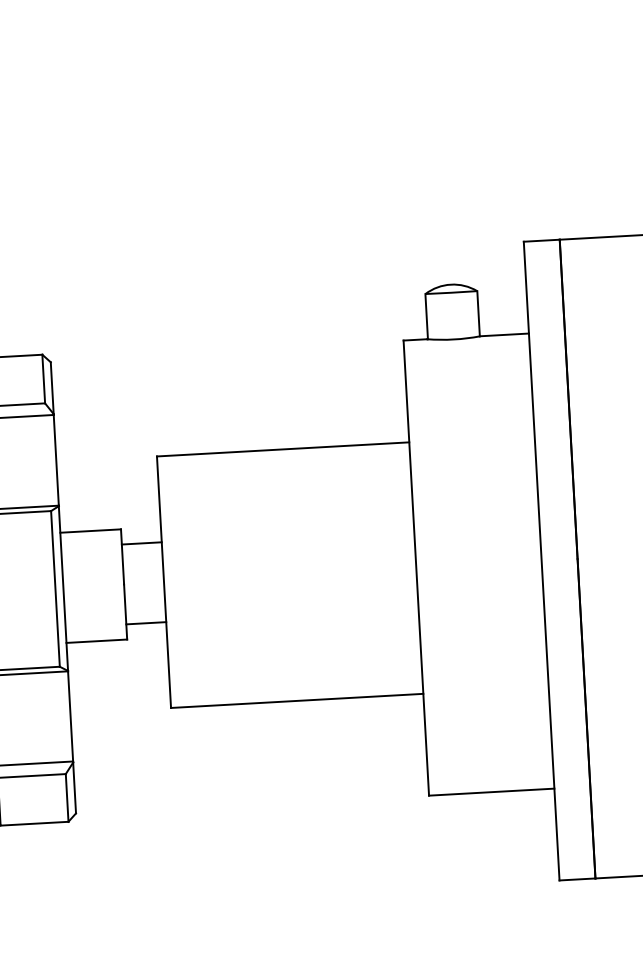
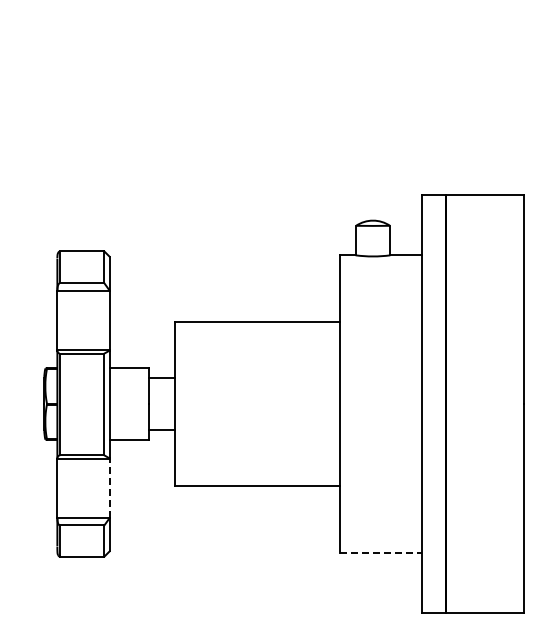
line: (70, 715) -> (109, 487), solid -> dashed
line: (492, 791) -> (381, 552), solid -> dashed

